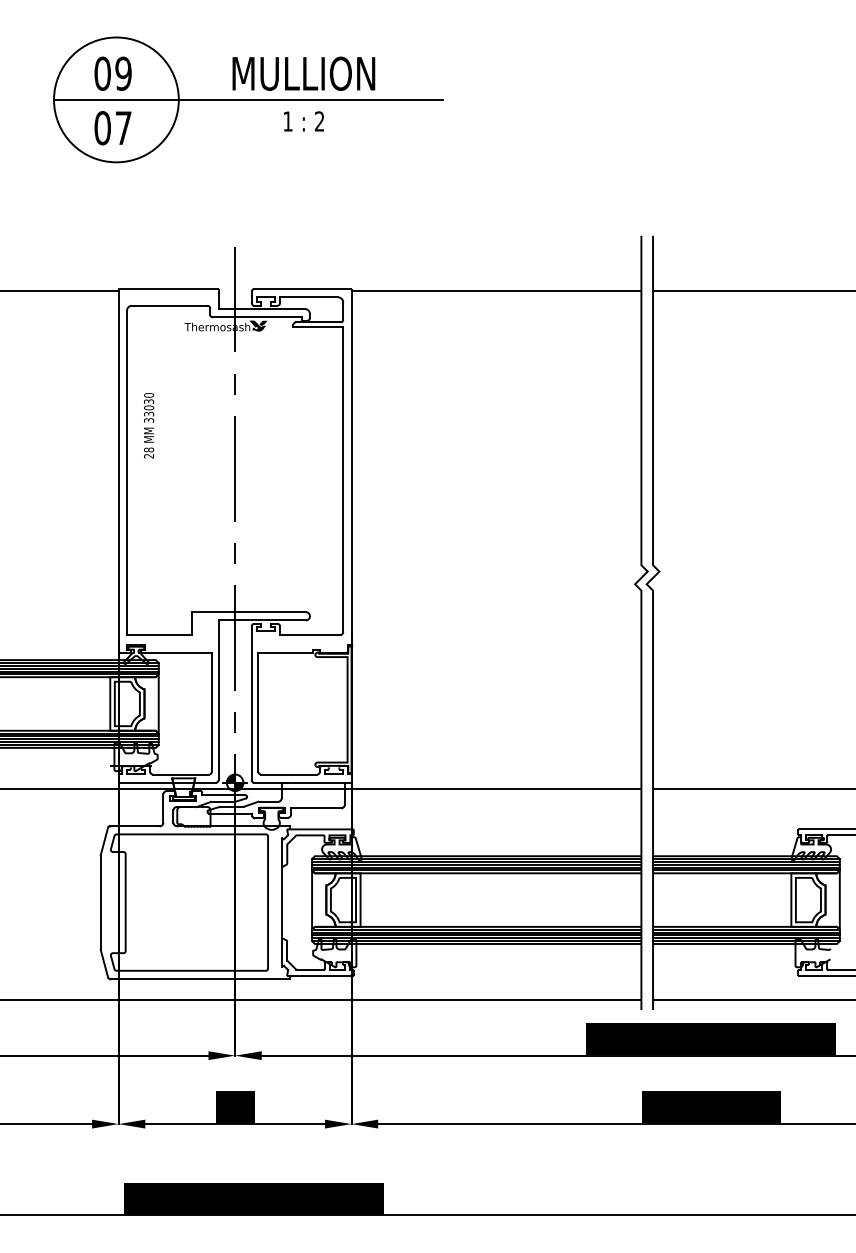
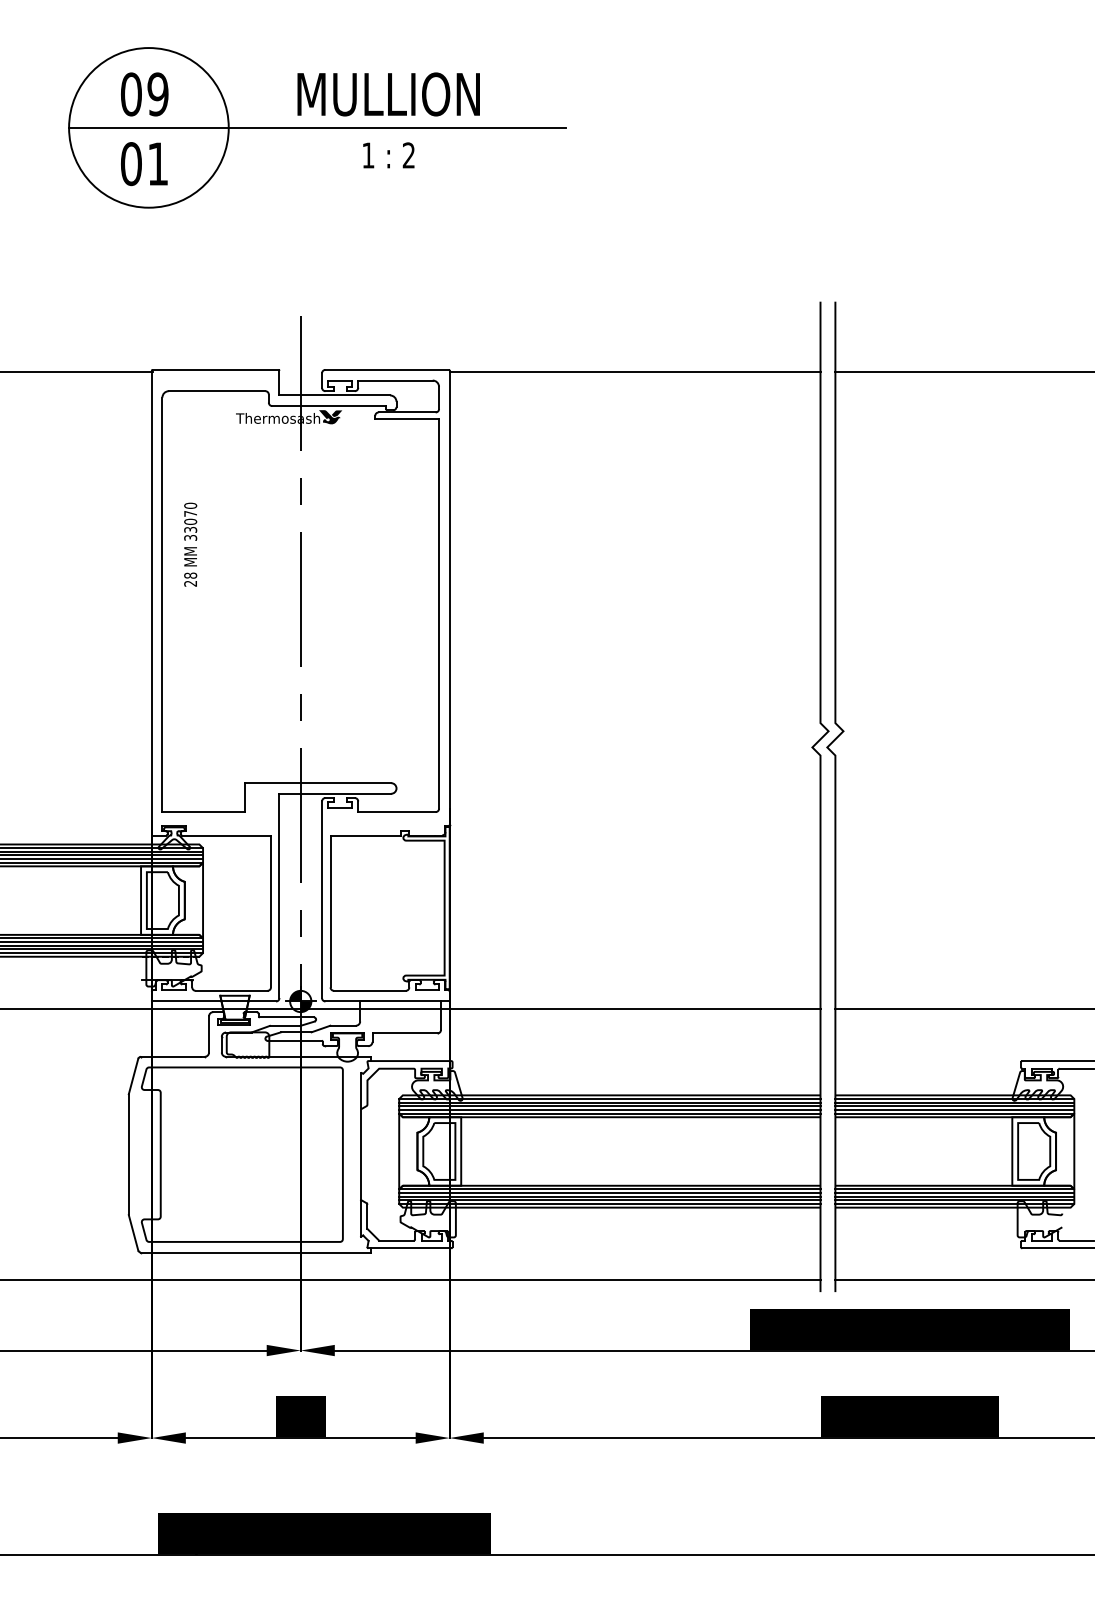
text: (123, 127) -> (157, 163), 07 -> 01
text: (148, 401) -> (190, 513), 33030 -> 33070

